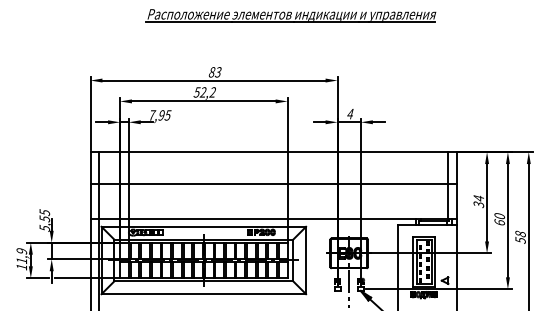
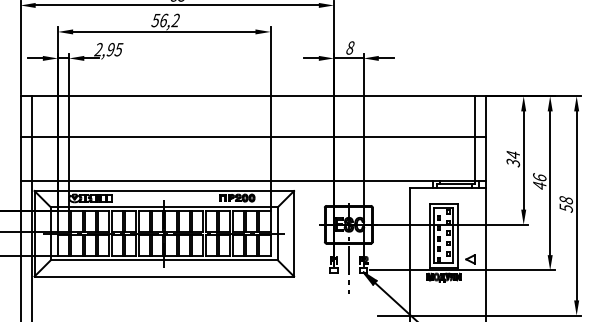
text: (202, 92) -> (162, 20), 52,2 -> 56,2
text: (350, 113) -> (350, 47), 4 -> 8
text: (152, 115) -> (99, 49), 7,95 -> 2,95
text: (499, 218) -> (539, 180), 60 -> 46

